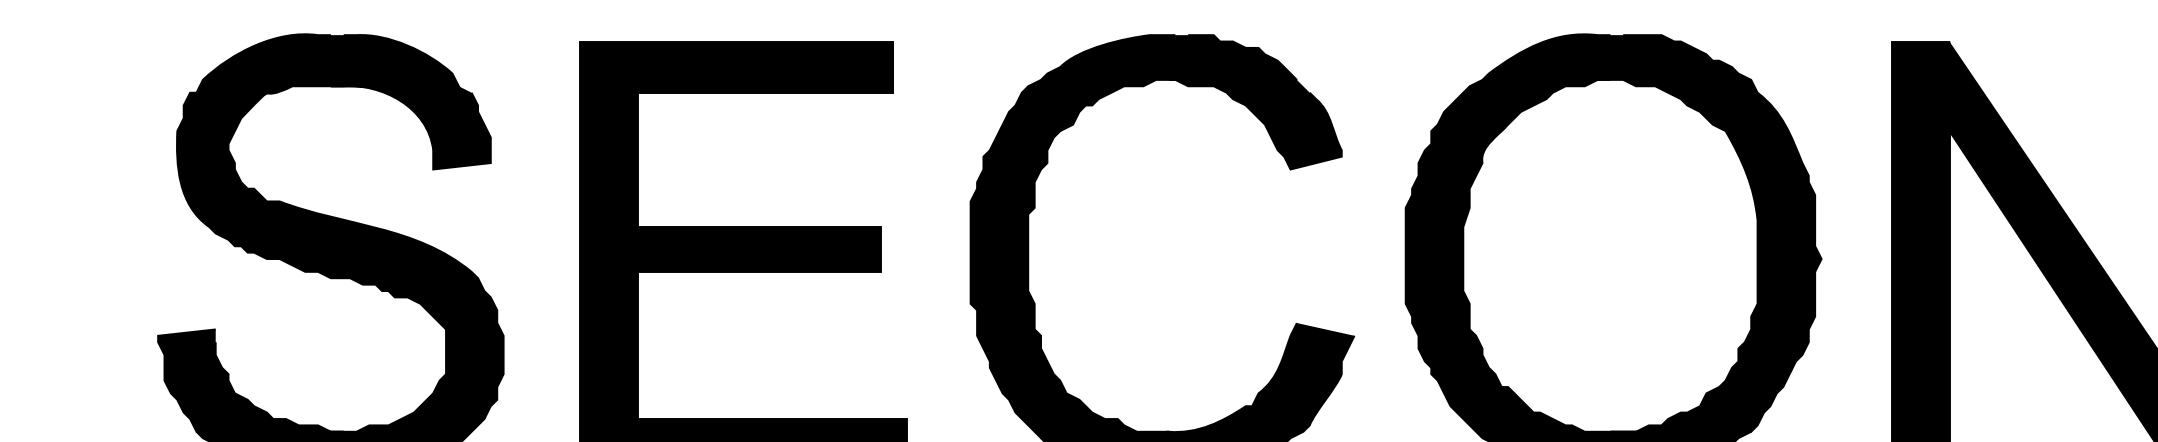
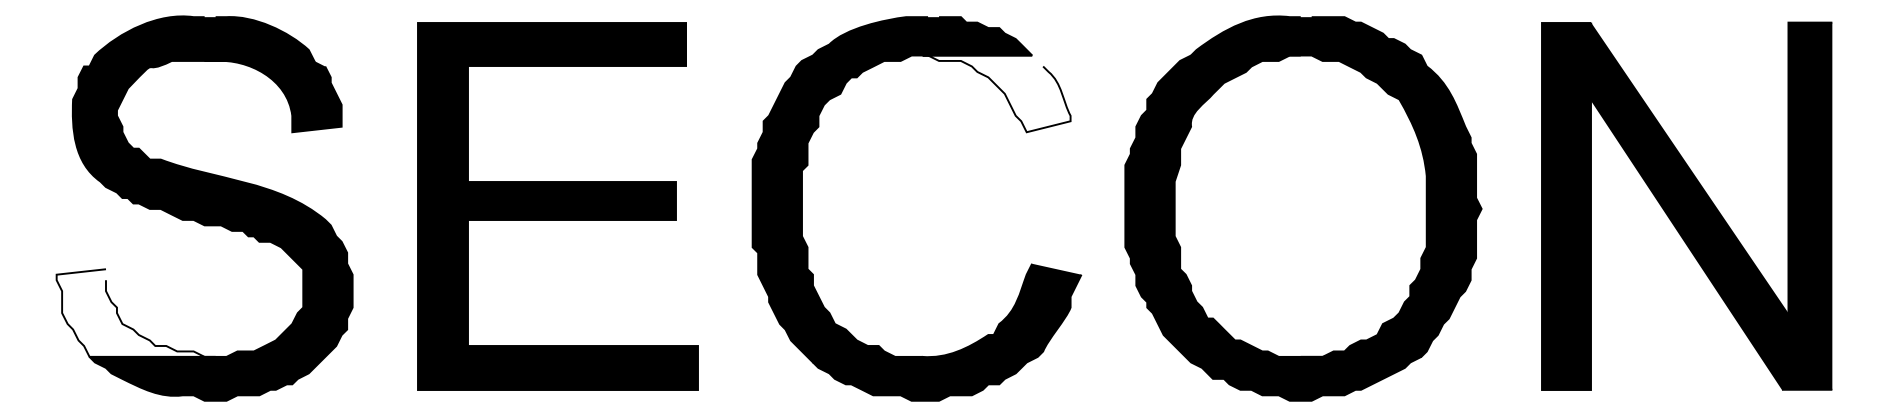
fill: (1255, 124) -> (996, 93), removed
fill: (250, 379) -> (135, 312), removed

